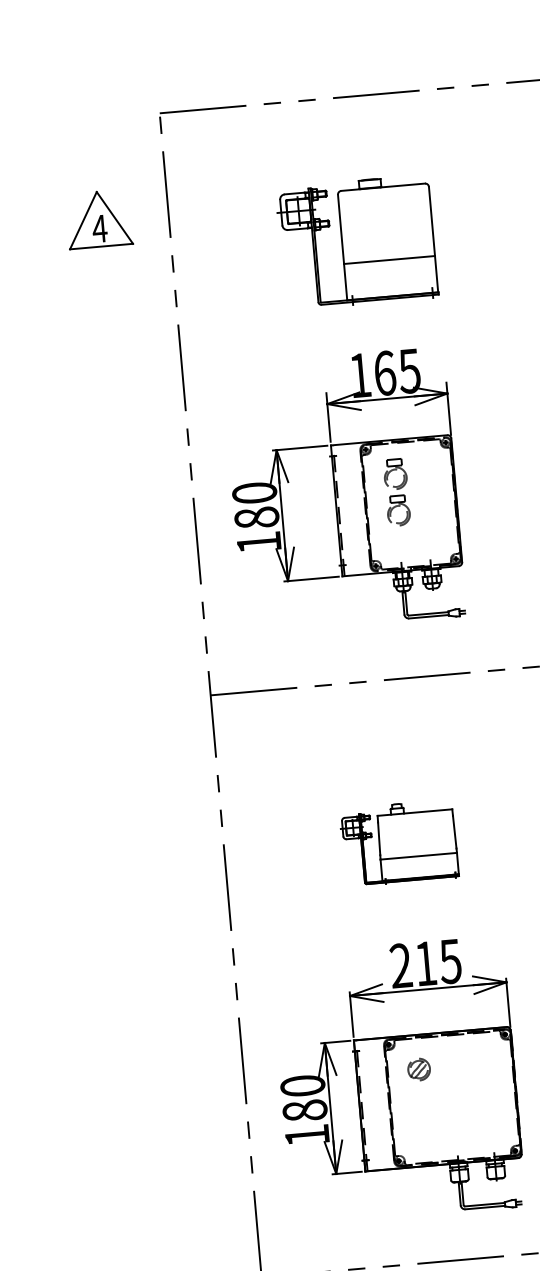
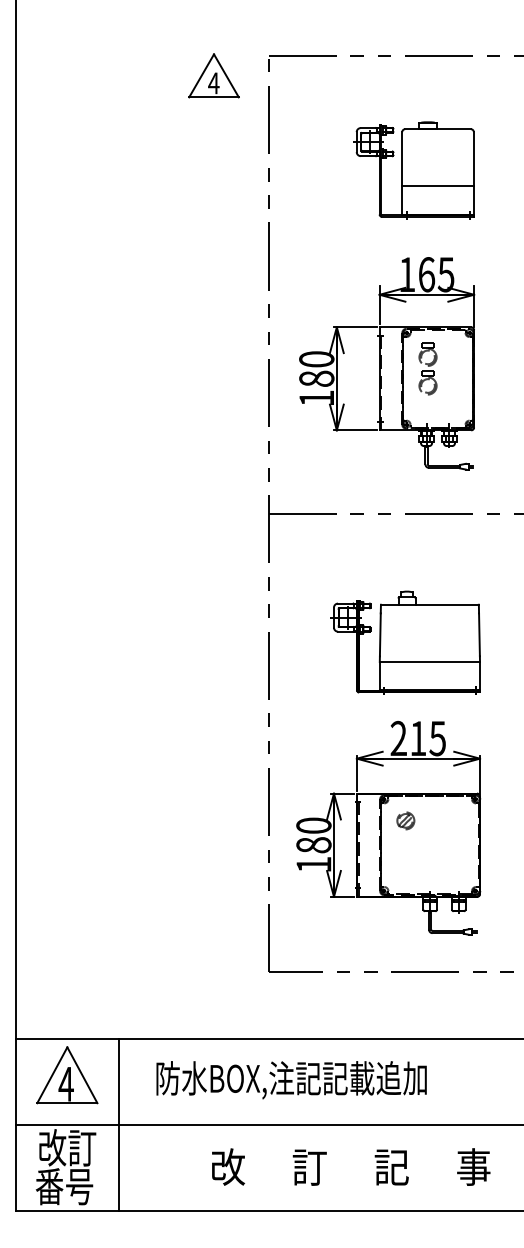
part: (98, 218) -> (213, 75), moved
part: (398, 842) -> (405, 642), size x1.67

